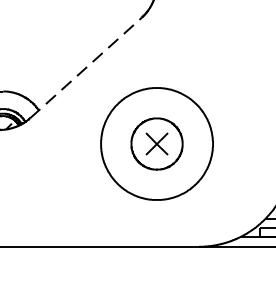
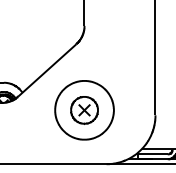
line: (86, 68) -> (47, 70), dashed -> solid

